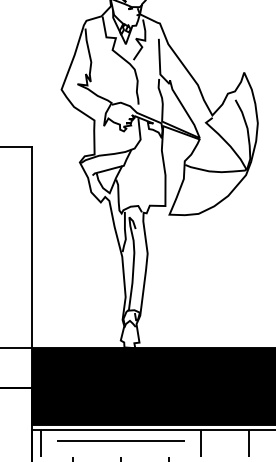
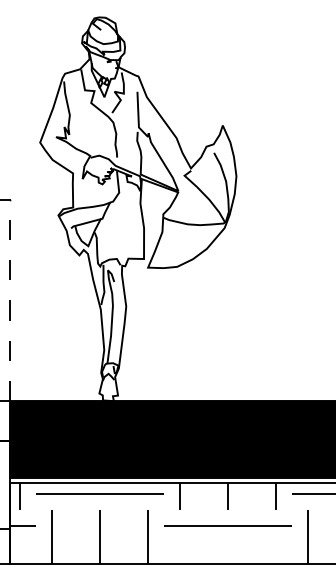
line: (31, 247) -> (10, 300), solid -> dashed

